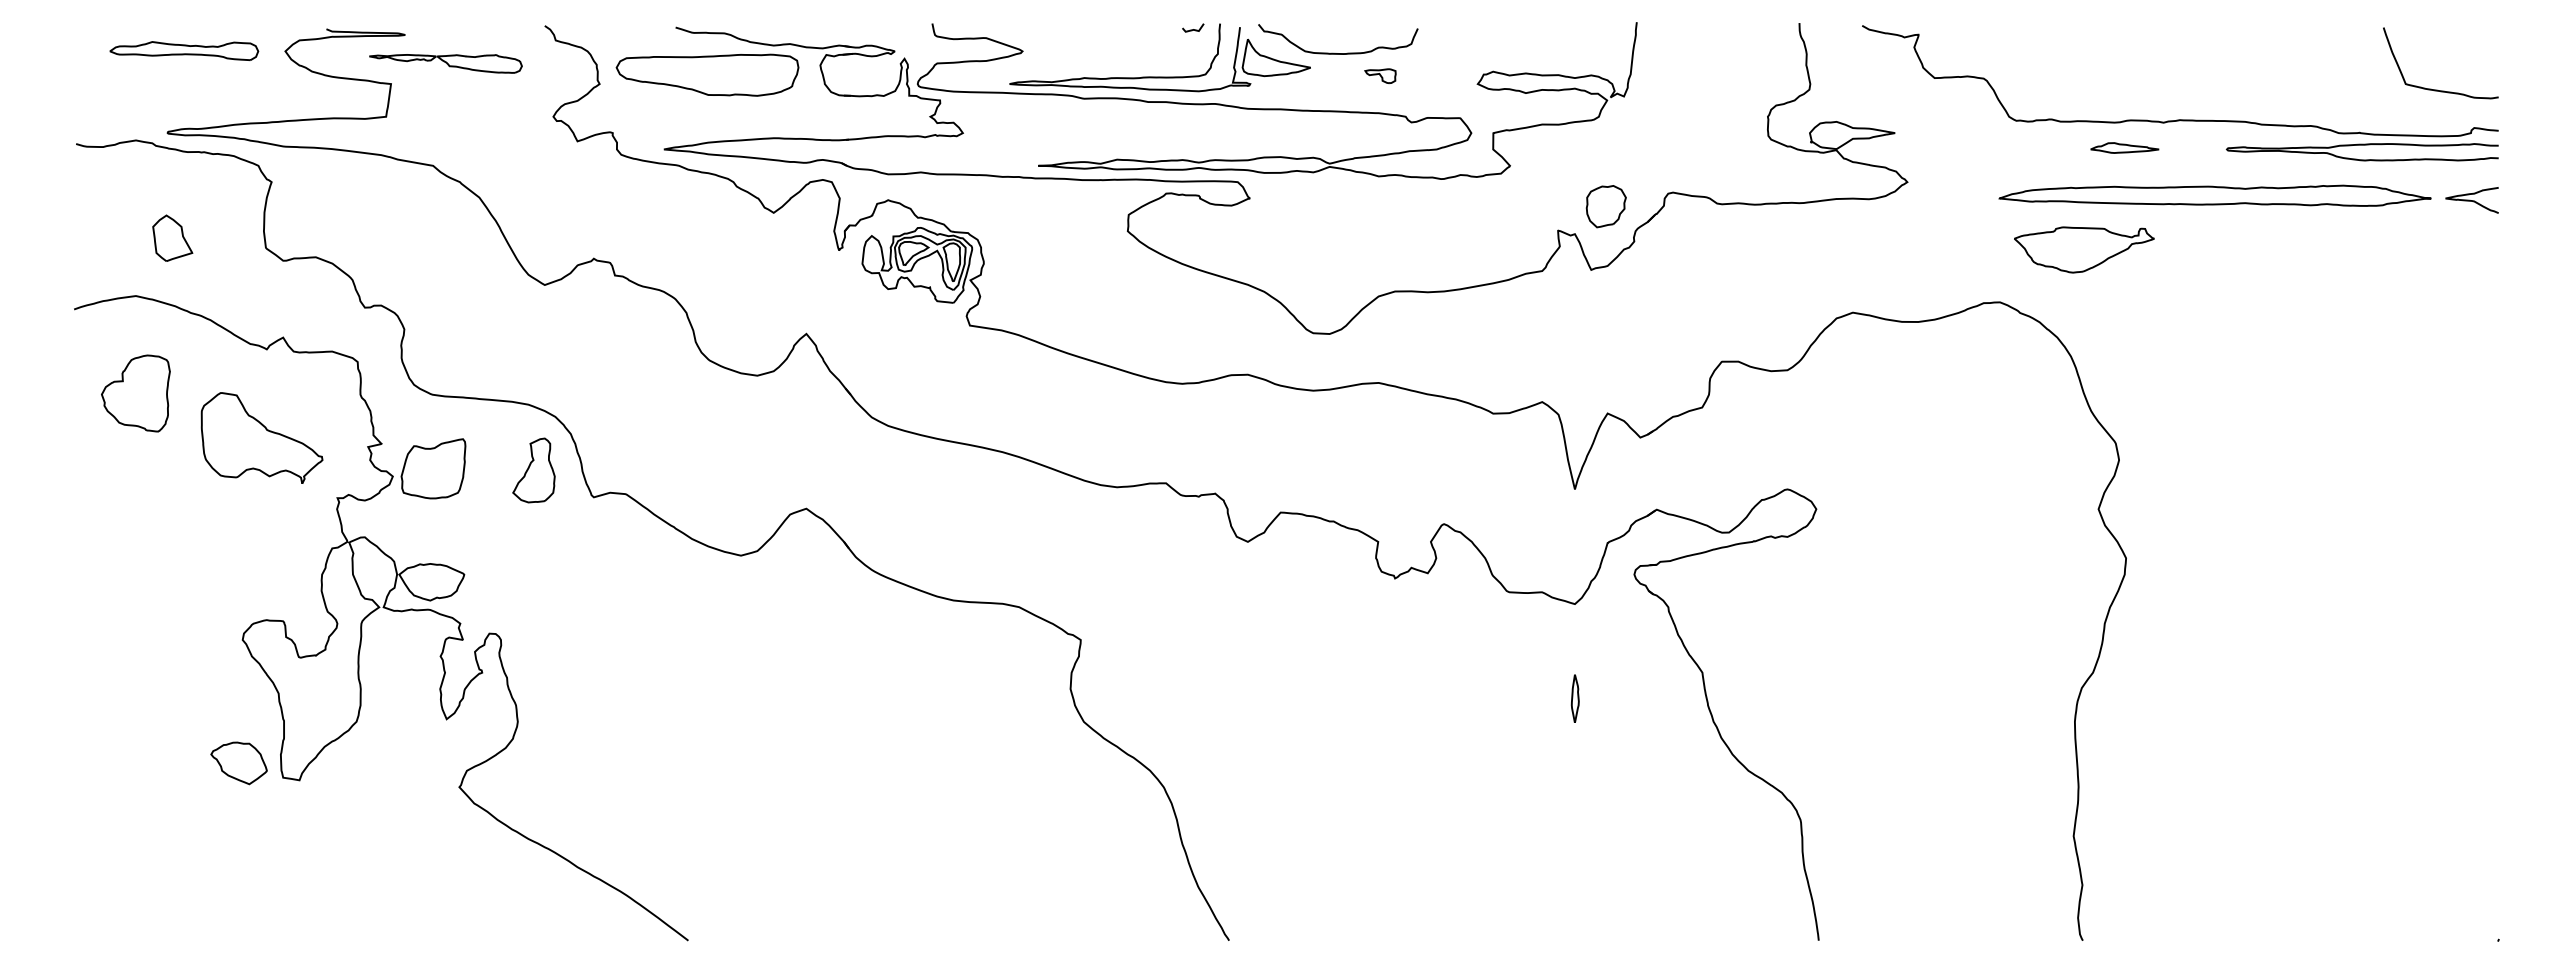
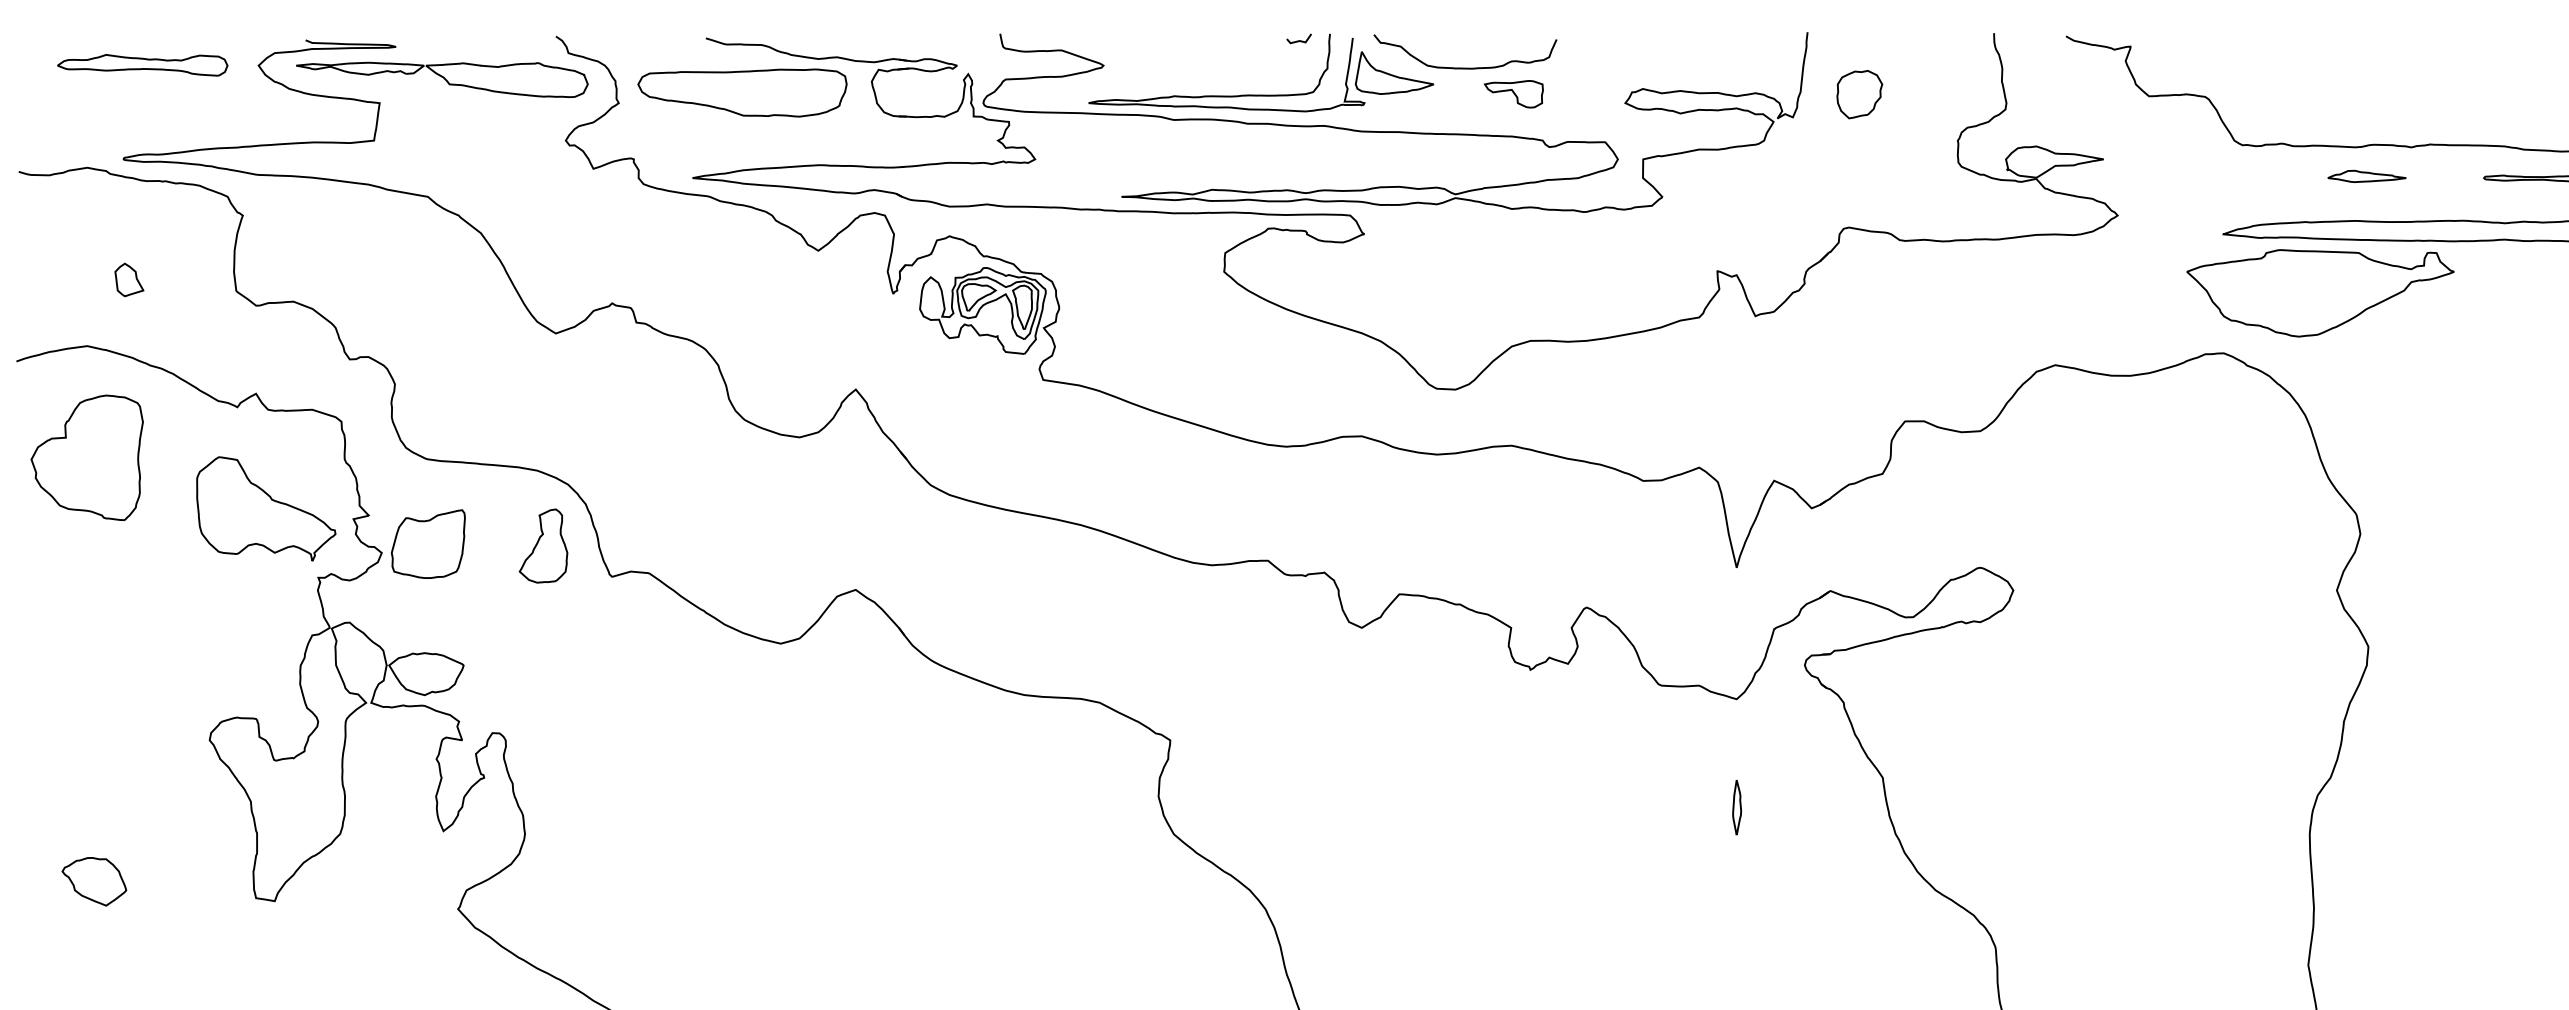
part: (445, 63) -> (442, 79), size x1.67
part: (1380, 75) -> (1513, 93), size x1.67
part: (1605, 206) -> (1858, 94), moved
part: (172, 238) -> (129, 280), size x0.62
part: (2084, 249) -> (2320, 292), size x1.67
part: (135, 393) -> (86, 457), size x1.43
part: (261, 437) -> (265, 508), moved
part: (238, 763) -> (93, 881), moved

